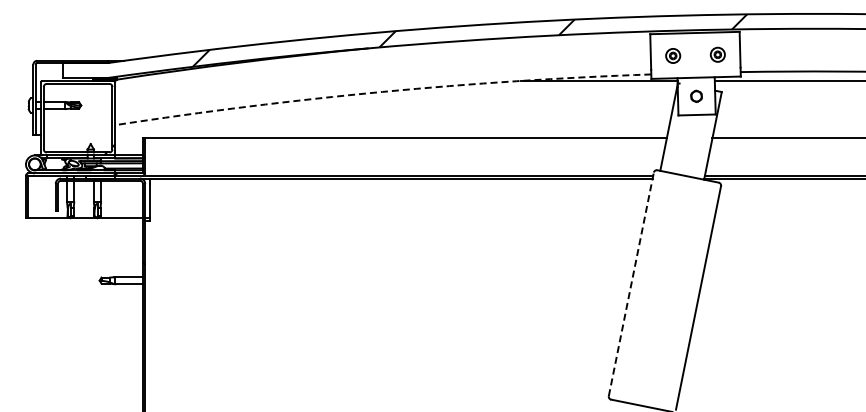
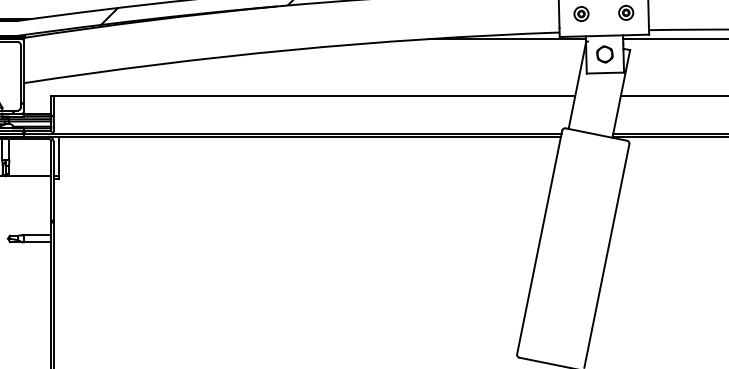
arc: (382, 91) -> (290, 49), dashed -> solid
part: (696, 96) -> (604, 54), size x1.43
line: (631, 283) -> (539, 241), dashed -> solid

